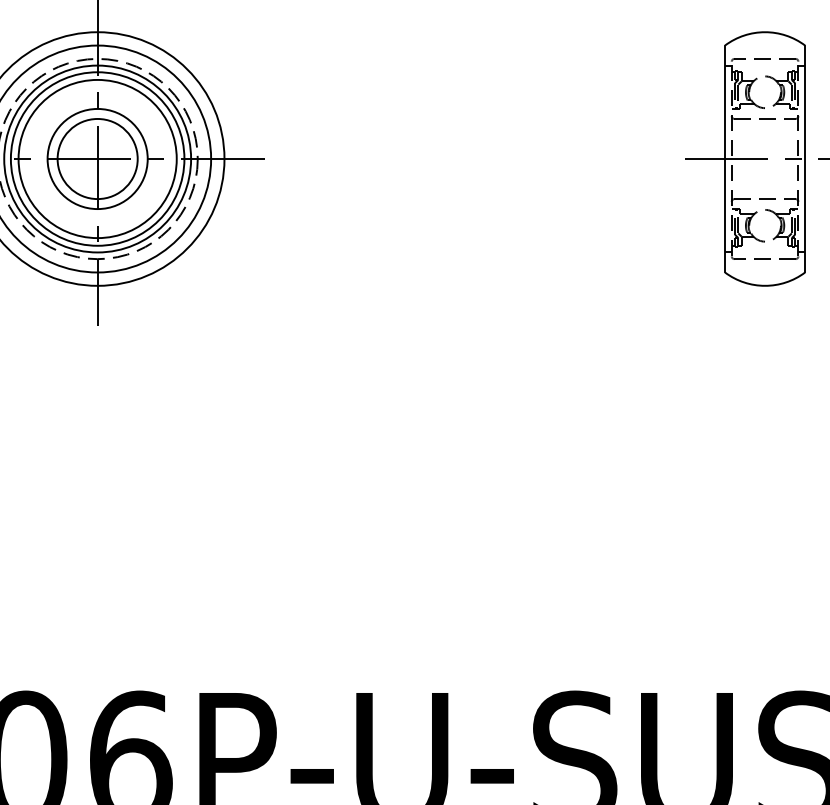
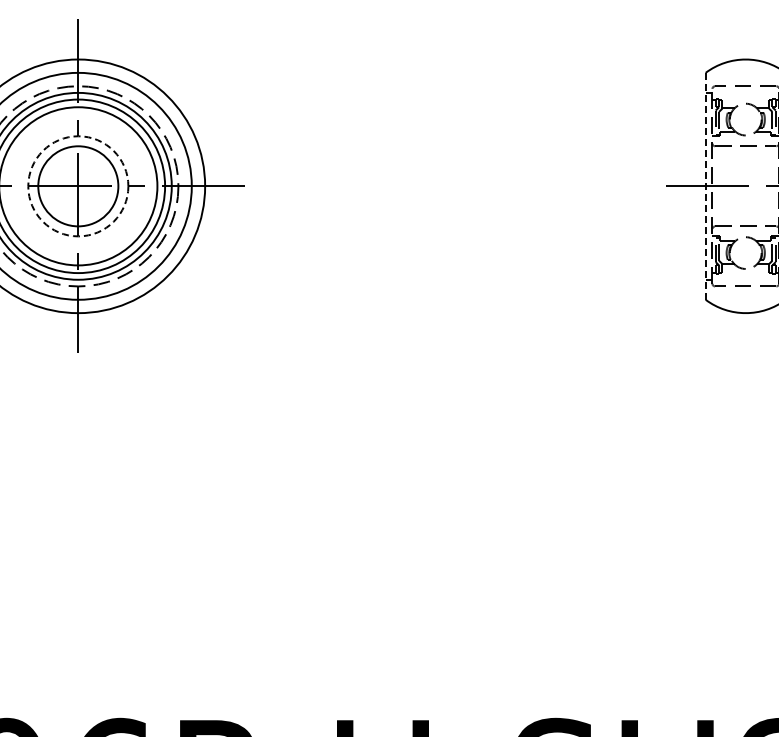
circle: (97, 158) -> (78, 185), solid -> dashed
line: (725, 159) -> (706, 186), solid -> dashed

